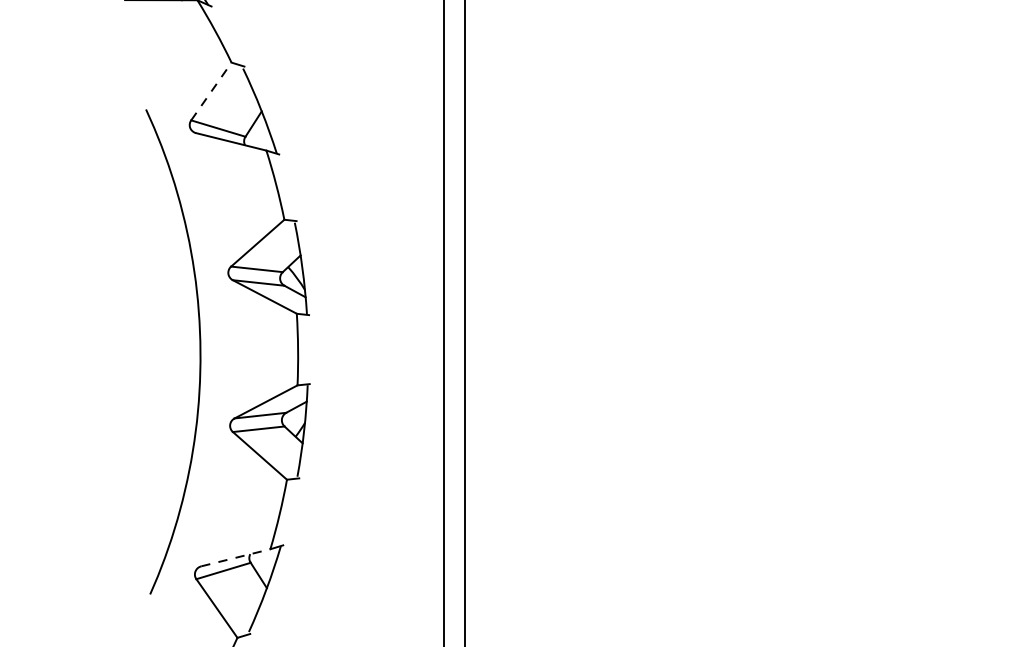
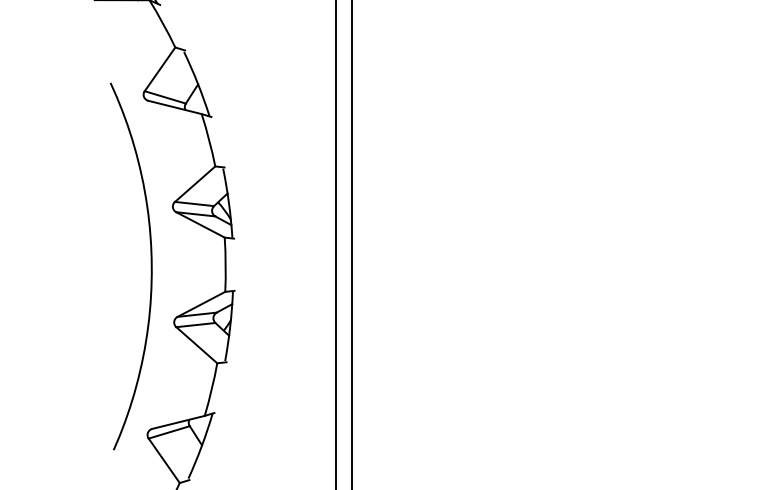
line: (212, 91) -> (160, 69), dashed -> solid
line: (235, 557) -> (178, 422), dashed -> solid

